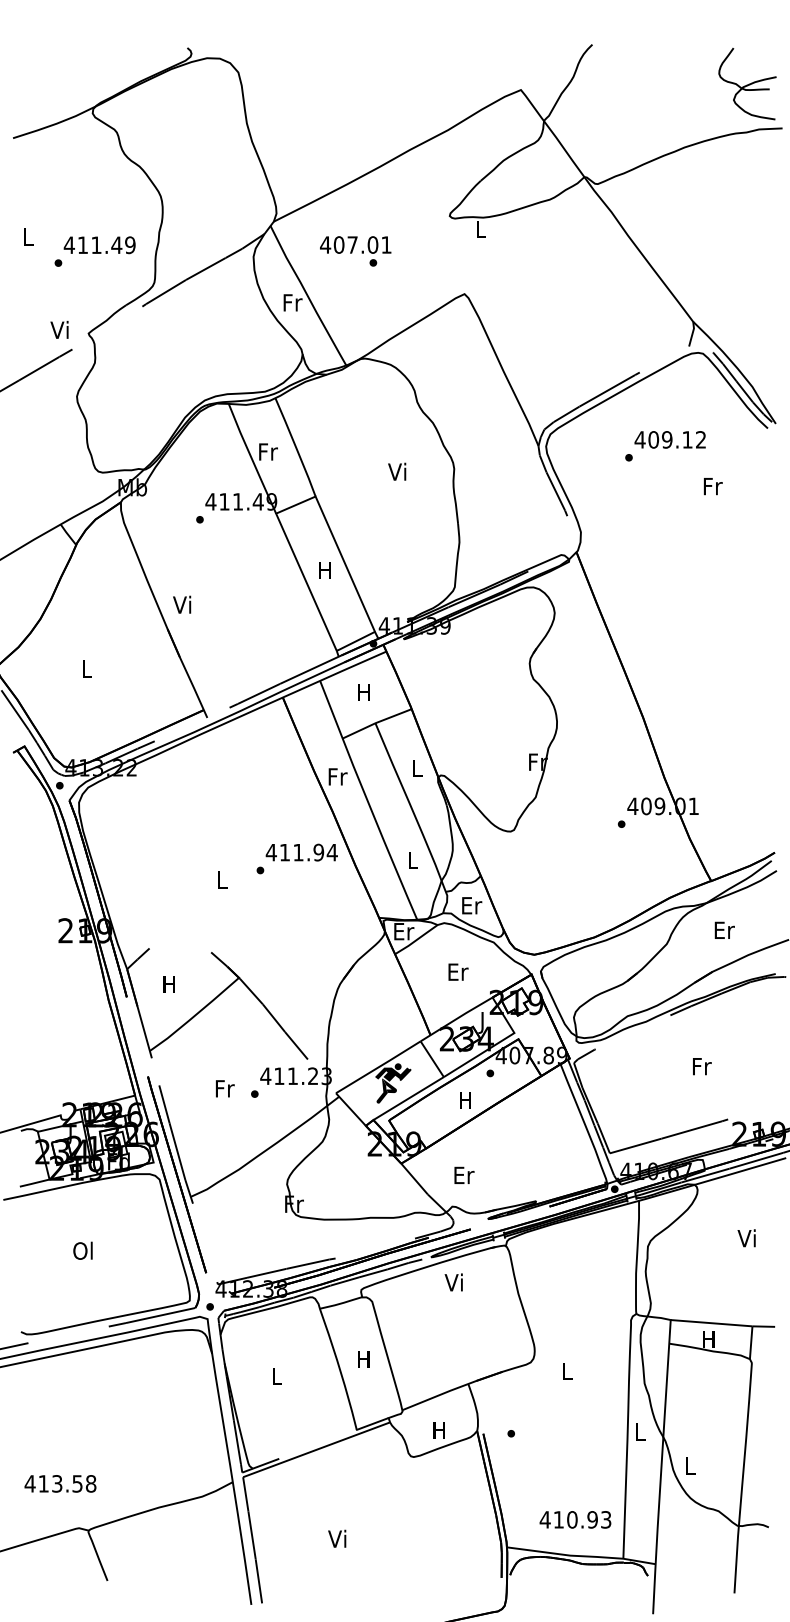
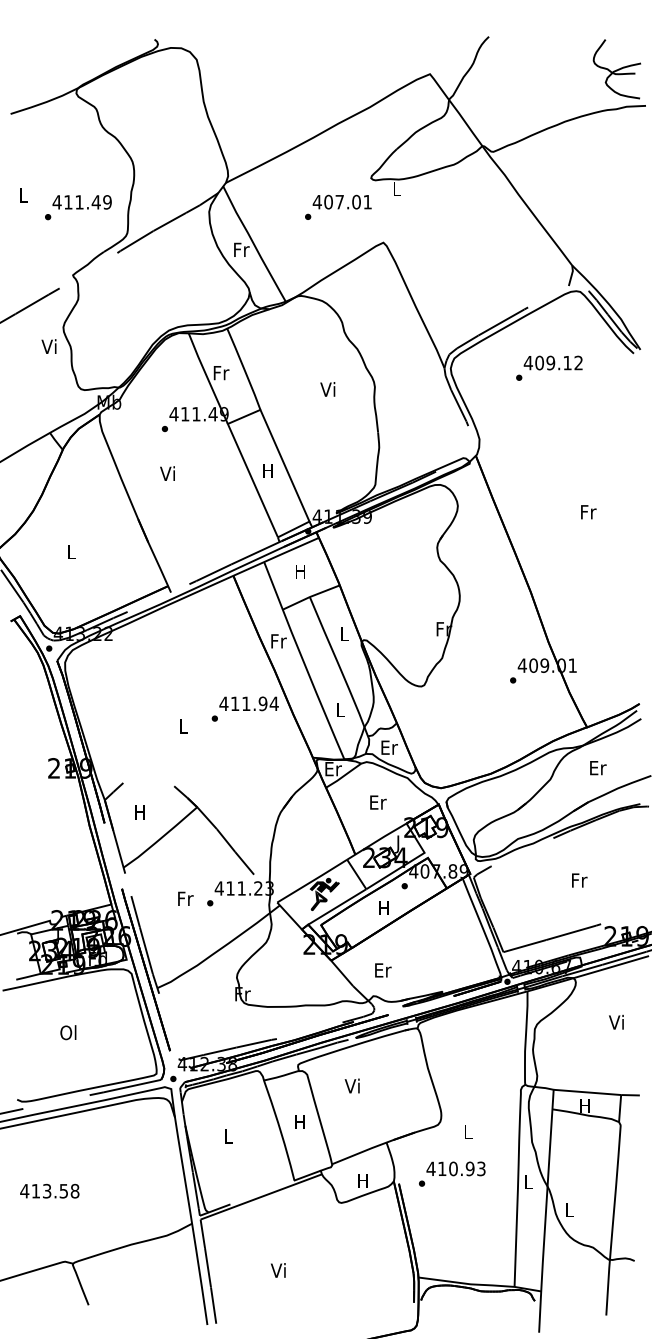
text: (355, 244) -> (342, 201), moved
text: (59, 329) -> (48, 346), moved
text: (713, 486) -> (588, 512), moved
text: (182, 604) -> (167, 473), moved
text: (453, 1282) -> (352, 1086), moved
text: (60, 1483) -> (49, 1190), moved
text: (575, 1519) -> (456, 1168), moved

